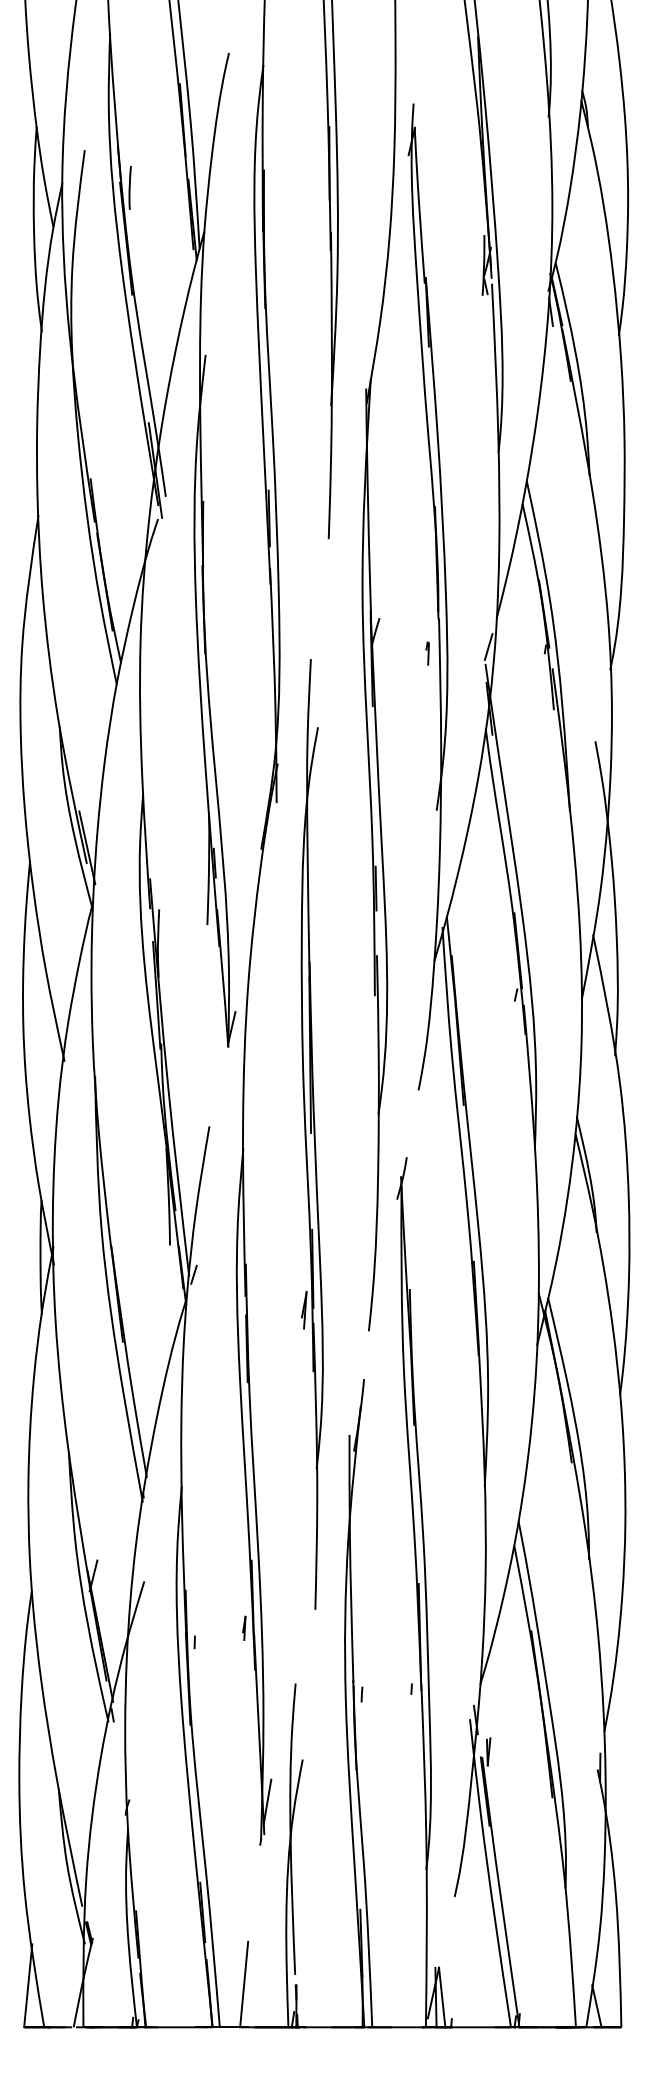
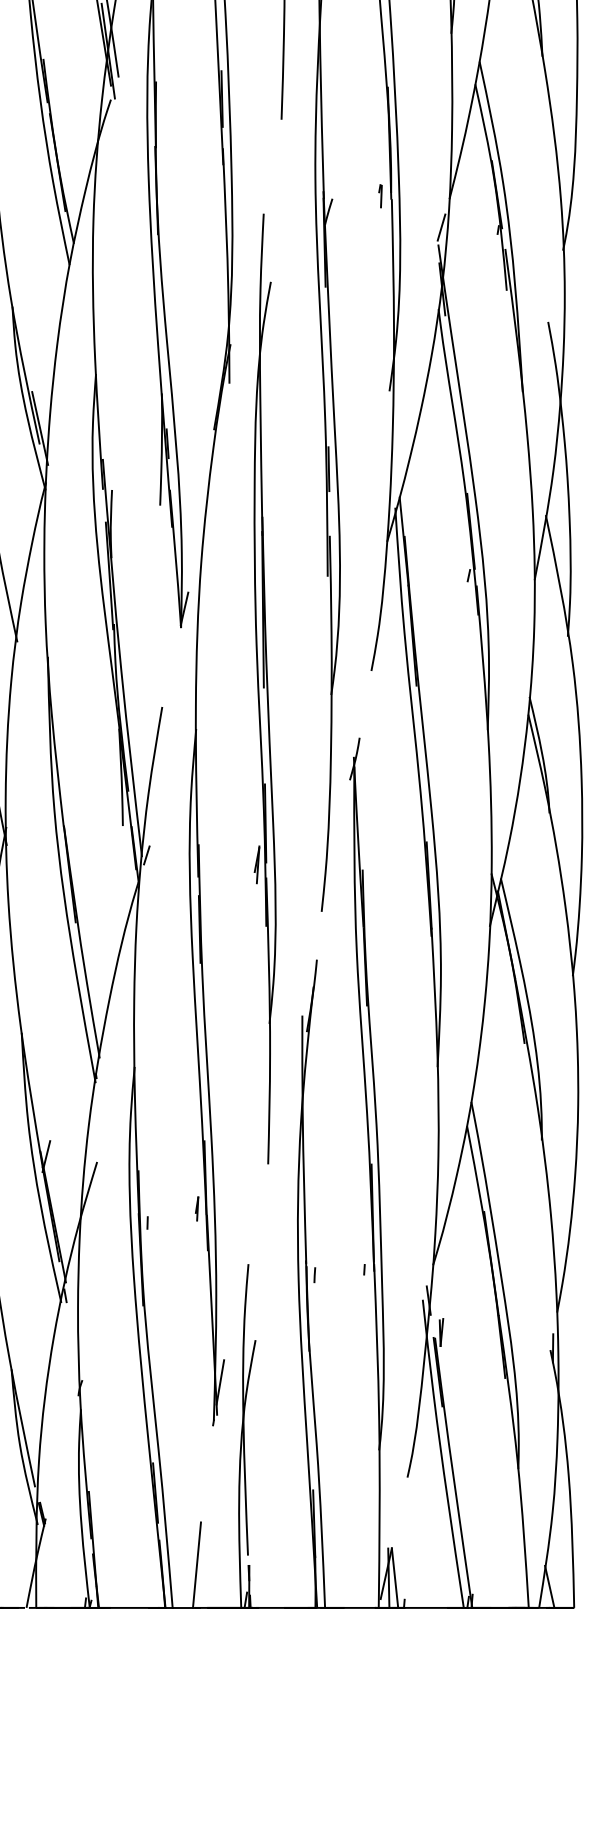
line: (427, 653) -> (380, 196), moved
part: (311, 1134) -> (264, 689), moved

